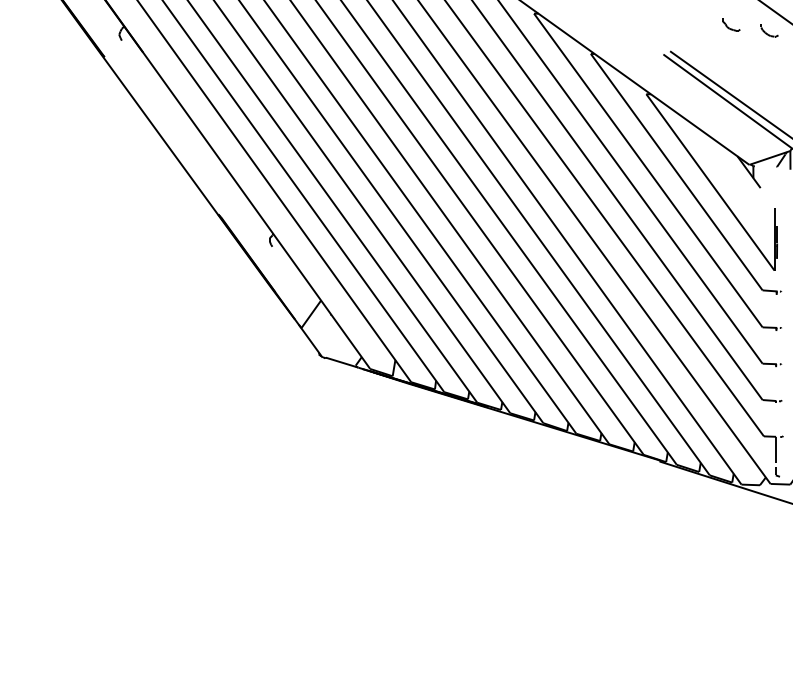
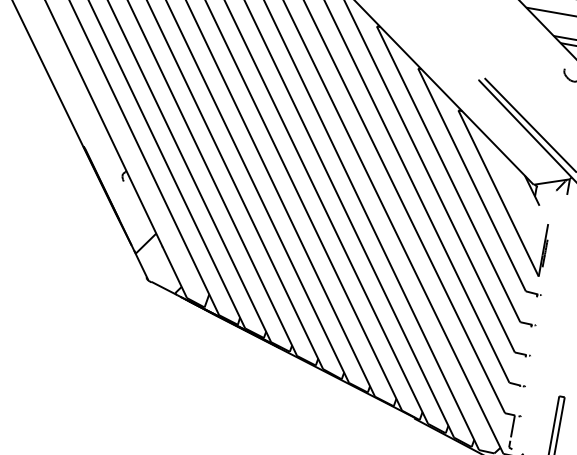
part: (731, 24) -> (539, 65), removed

